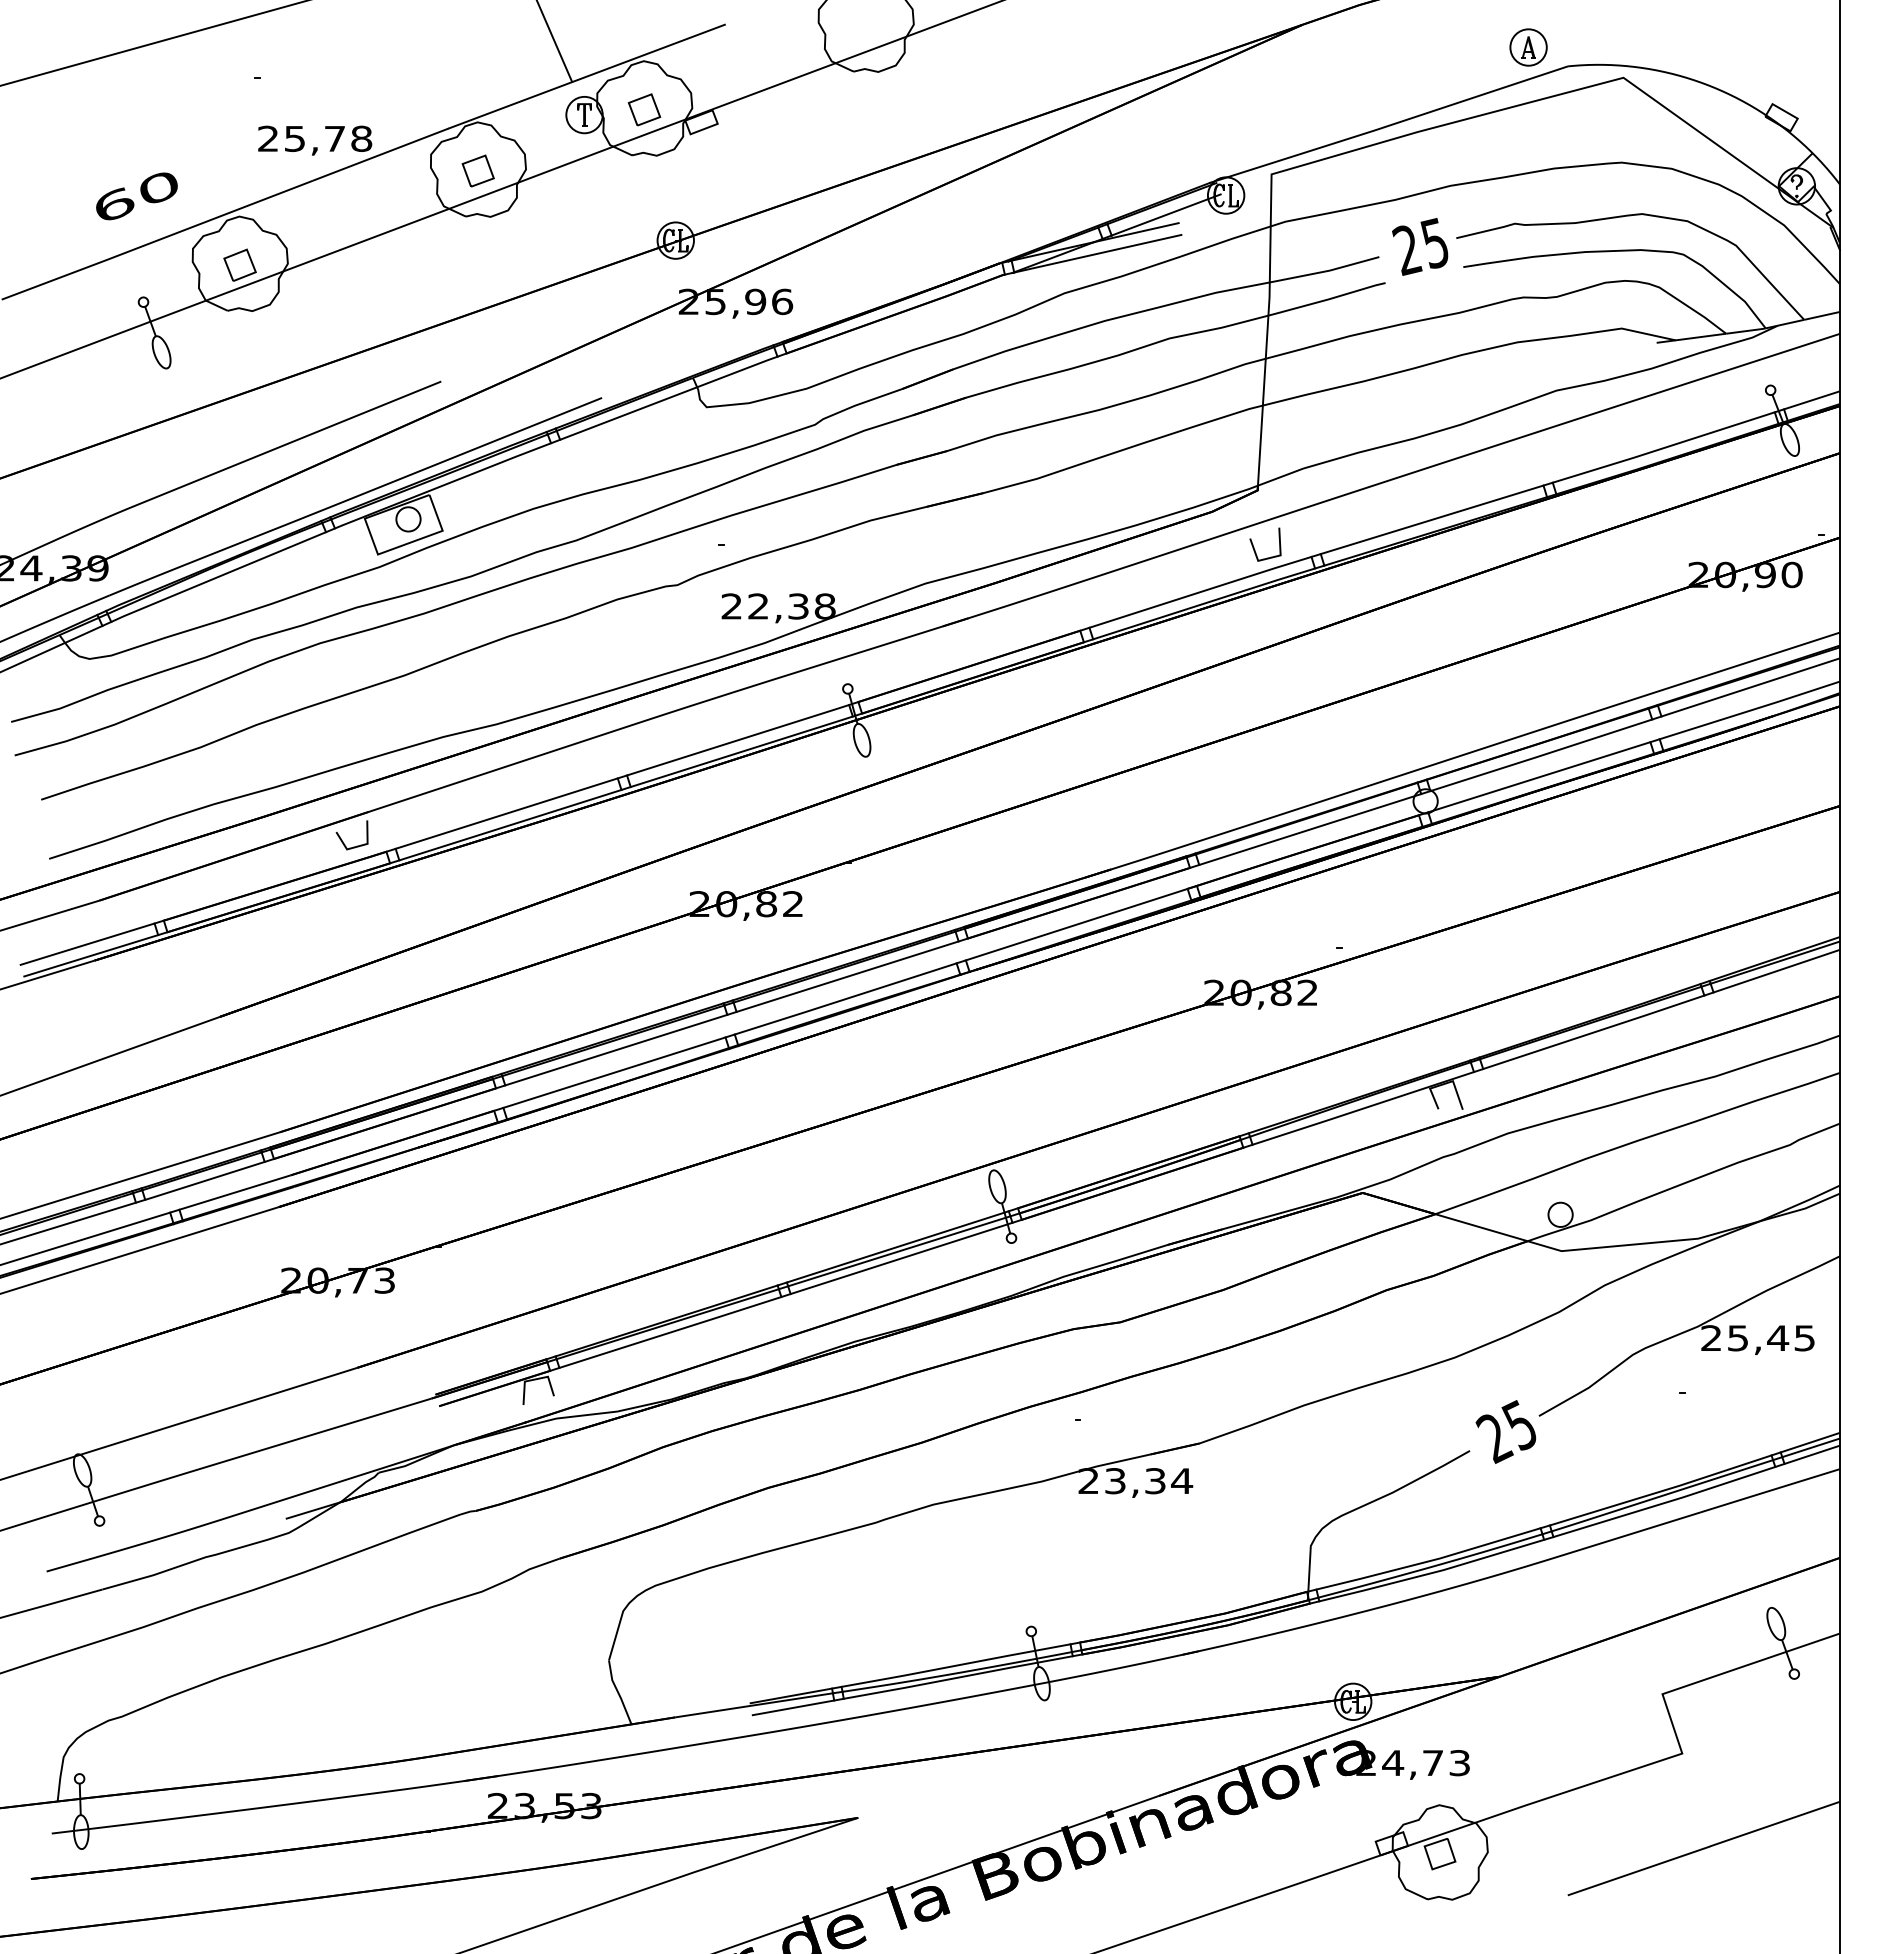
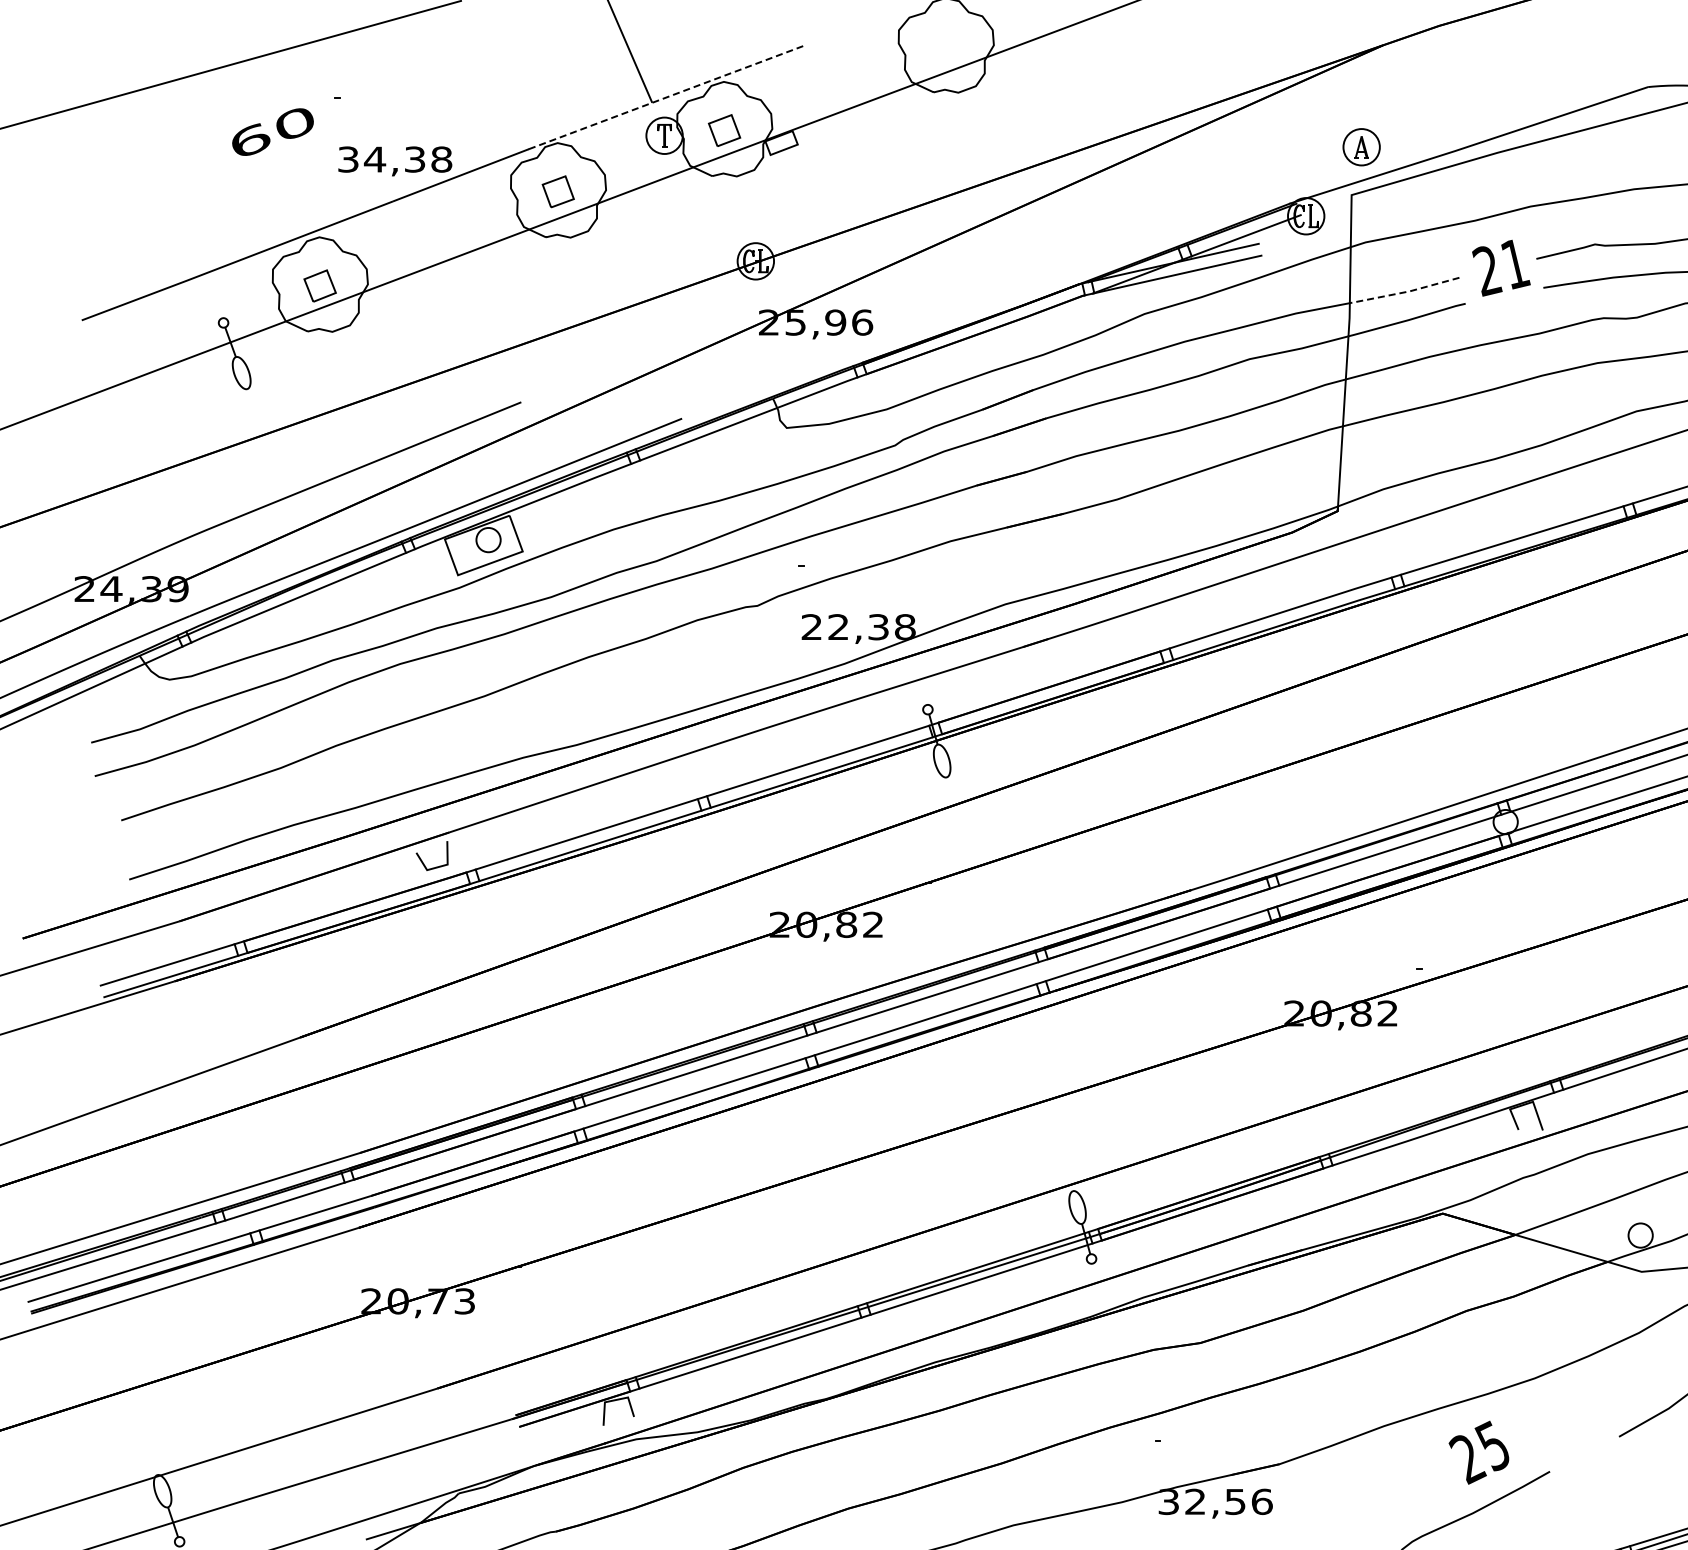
part: (1528, 47) -> (1361, 147), moved
line: (587, 76) -> (667, 97), solid -> dashed
text: (301, 138) -> (381, 159), 25,78 -> 34,38
text: (136, 196) -> (272, 132), moved
text: (1435, 243) -> (1515, 264), 25 -> 21
line: (1324, 271) -> (1404, 292), solid -> dashed
line: (1255, 549) -> (1335, 570), removed
text: (1505, 1431) -> (1478, 1452), moved
text: (1135, 1481) -> (1215, 1502), 23,34 -> 32,56

